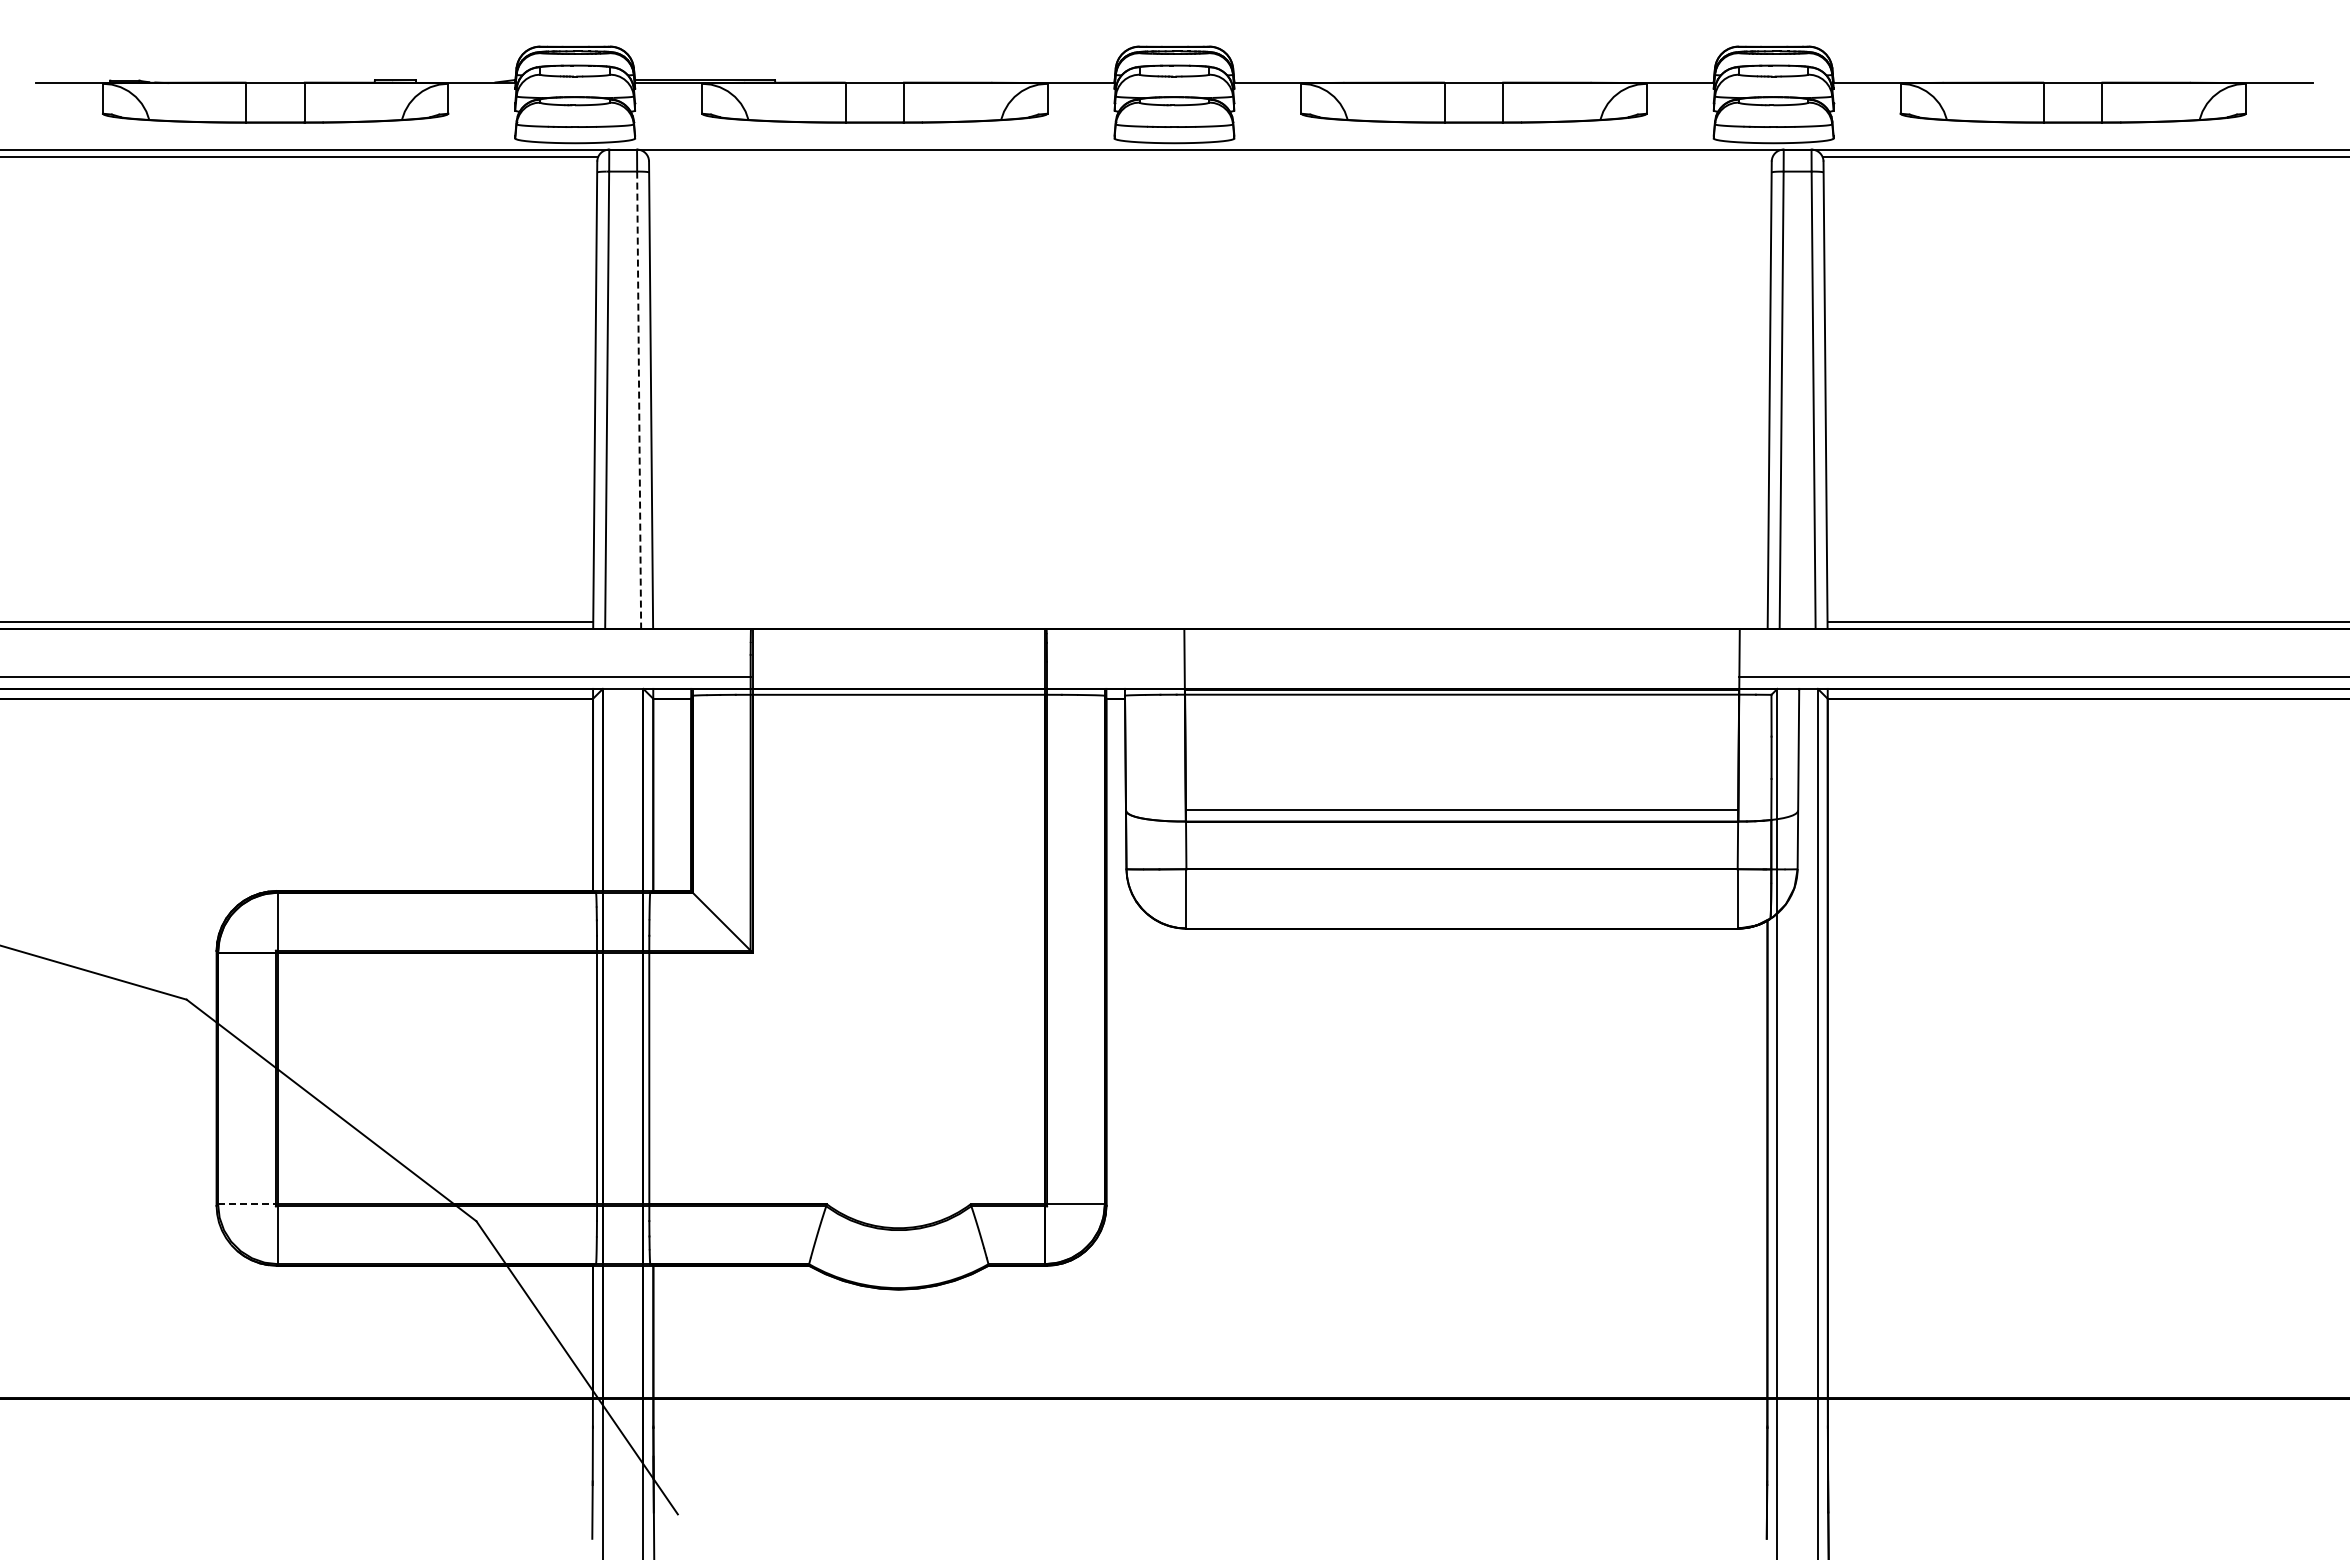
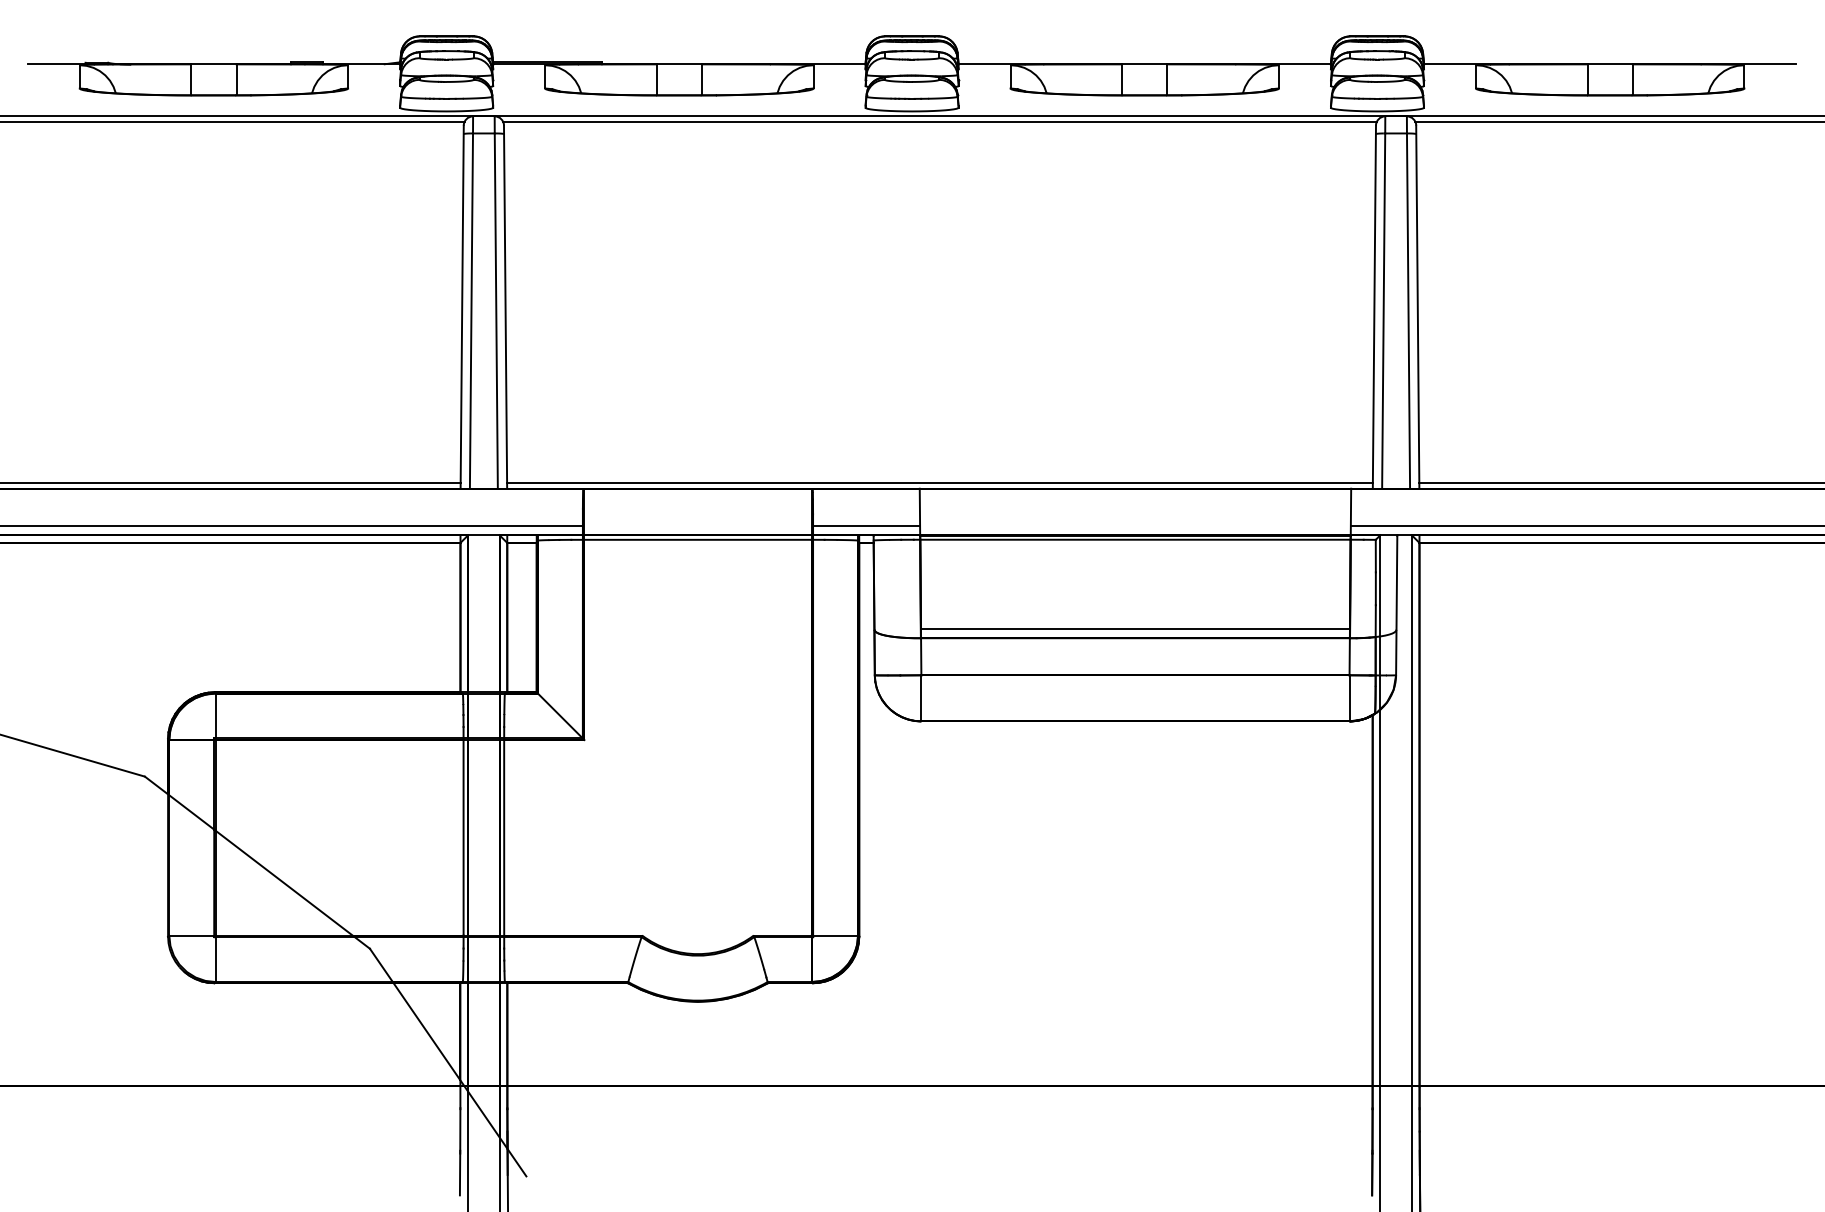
line: (1210, 156) -> (940, 121), added
line: (639, 400) -> (496, 311), dashed -> solid
line: (1210, 621) -> (940, 482), added
line: (1115, 676) -> (866, 525), added
line: (248, 1204) -> (192, 935), dashed -> solid

